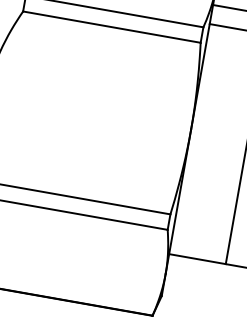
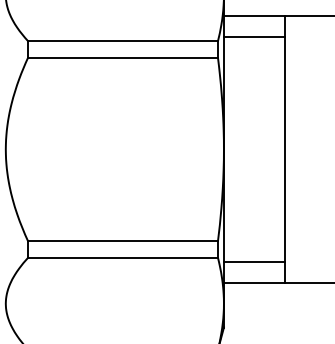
line: (200, 240) -> (253, 262), added

